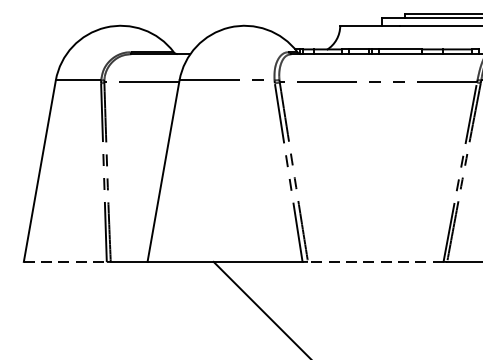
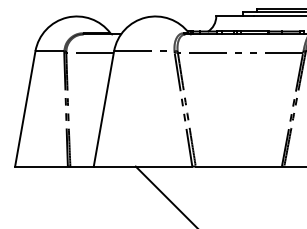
line: (66, 261) -> (42, 166), dashed -> solid
line: (375, 261) -> (238, 166), dashed -> solid

